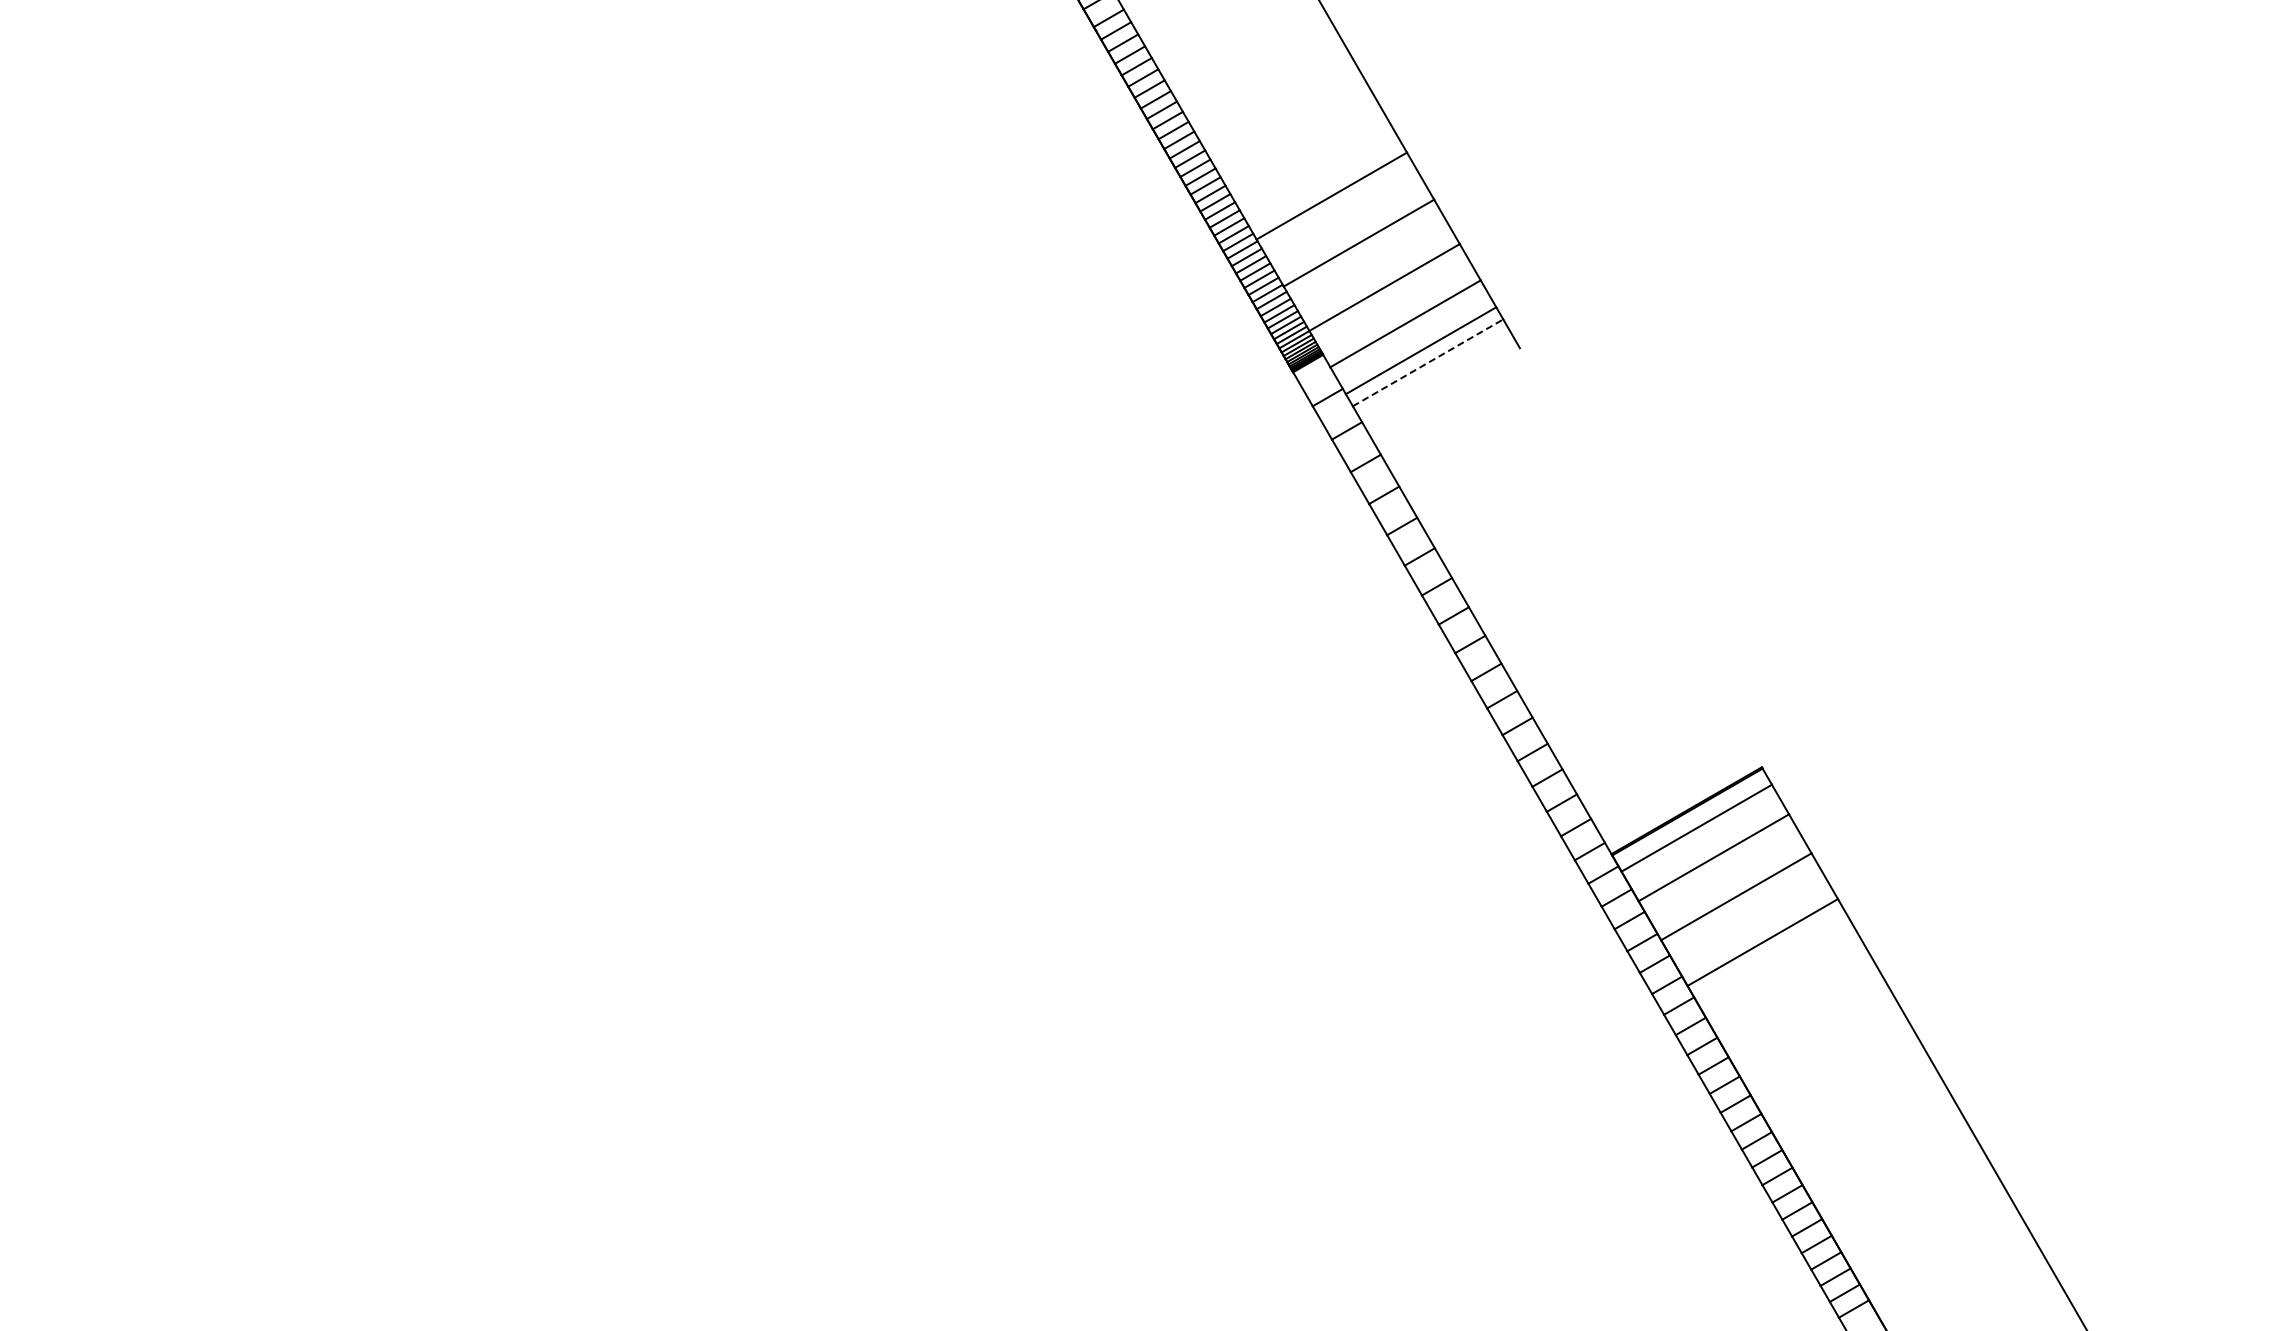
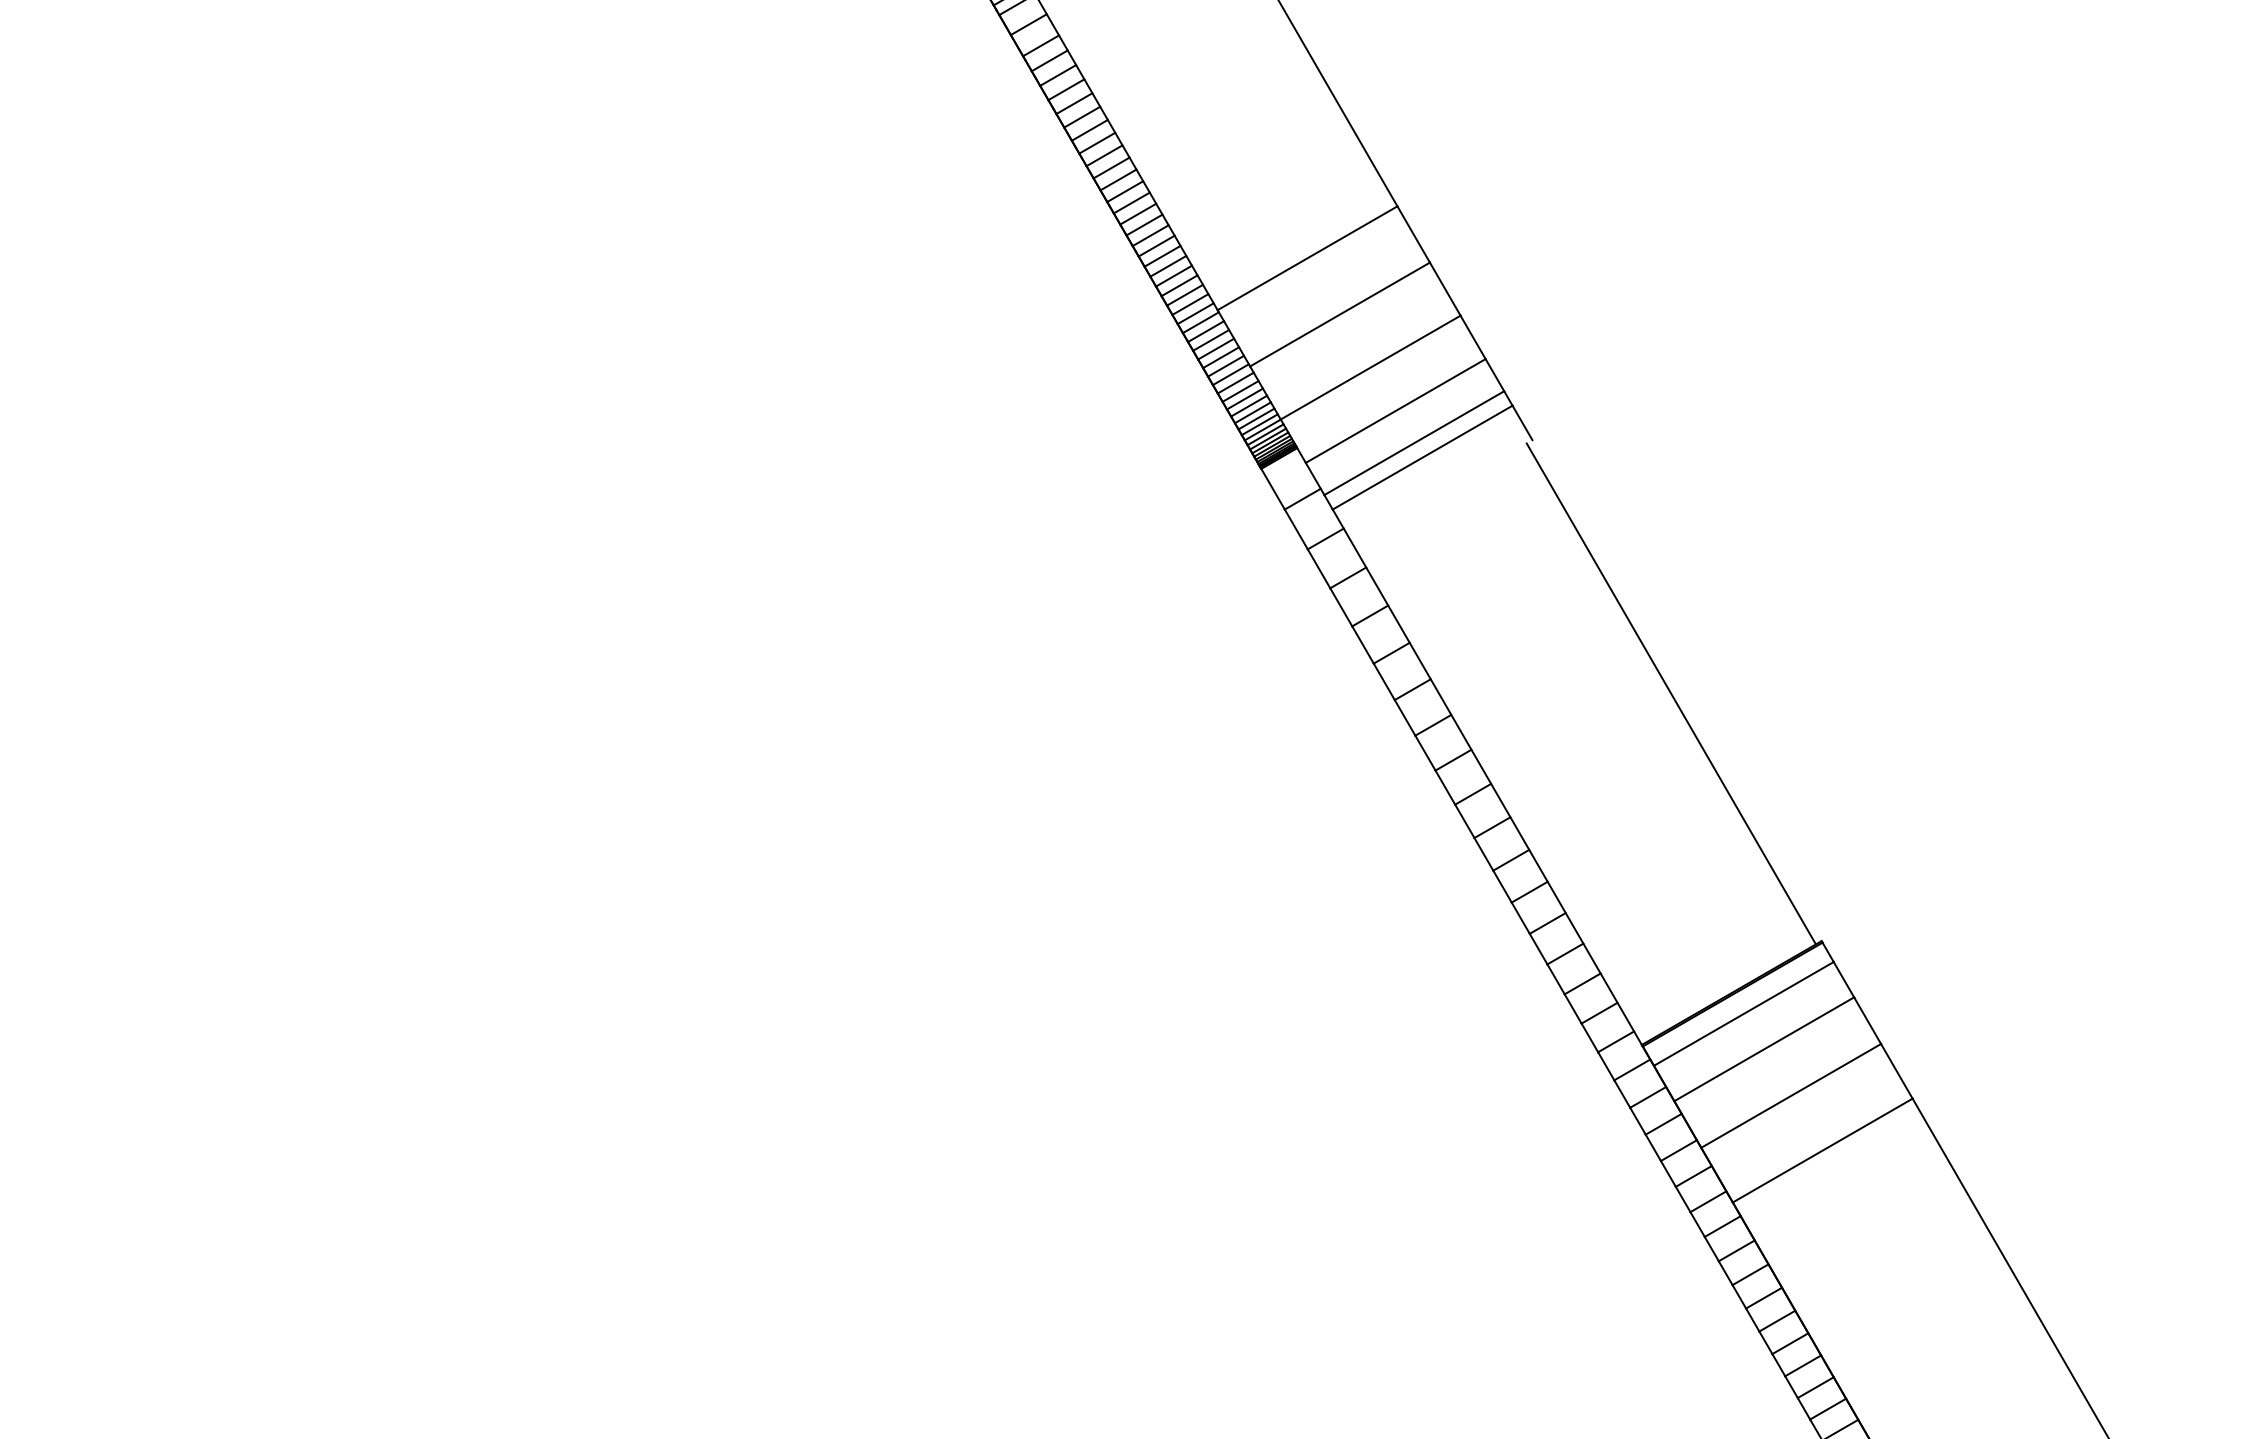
line: (1428, 362) -> (1423, 457), dashed -> solid
line: (1636, 560) -> (1671, 693), added

